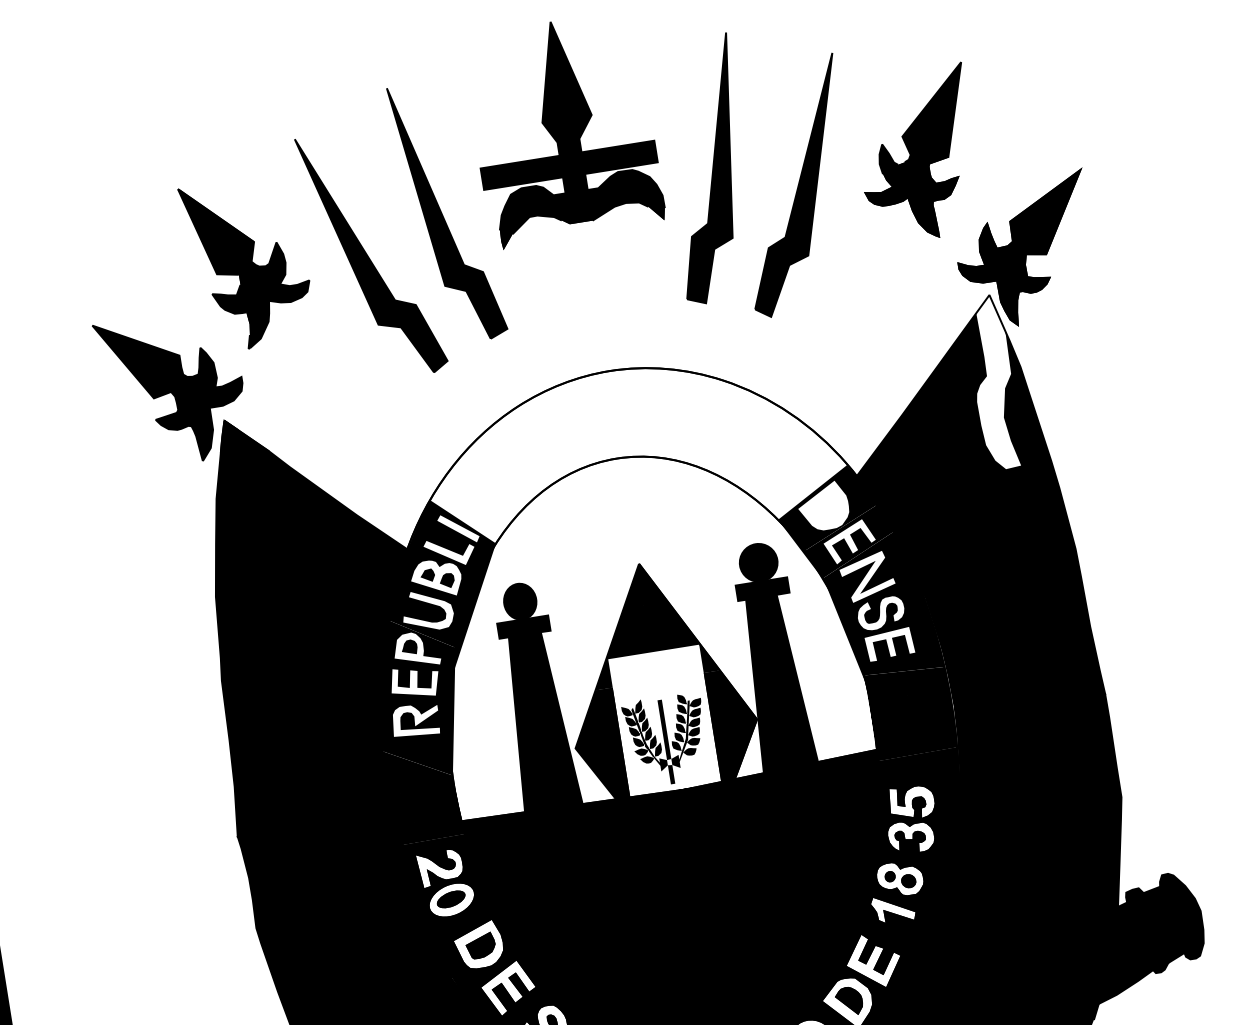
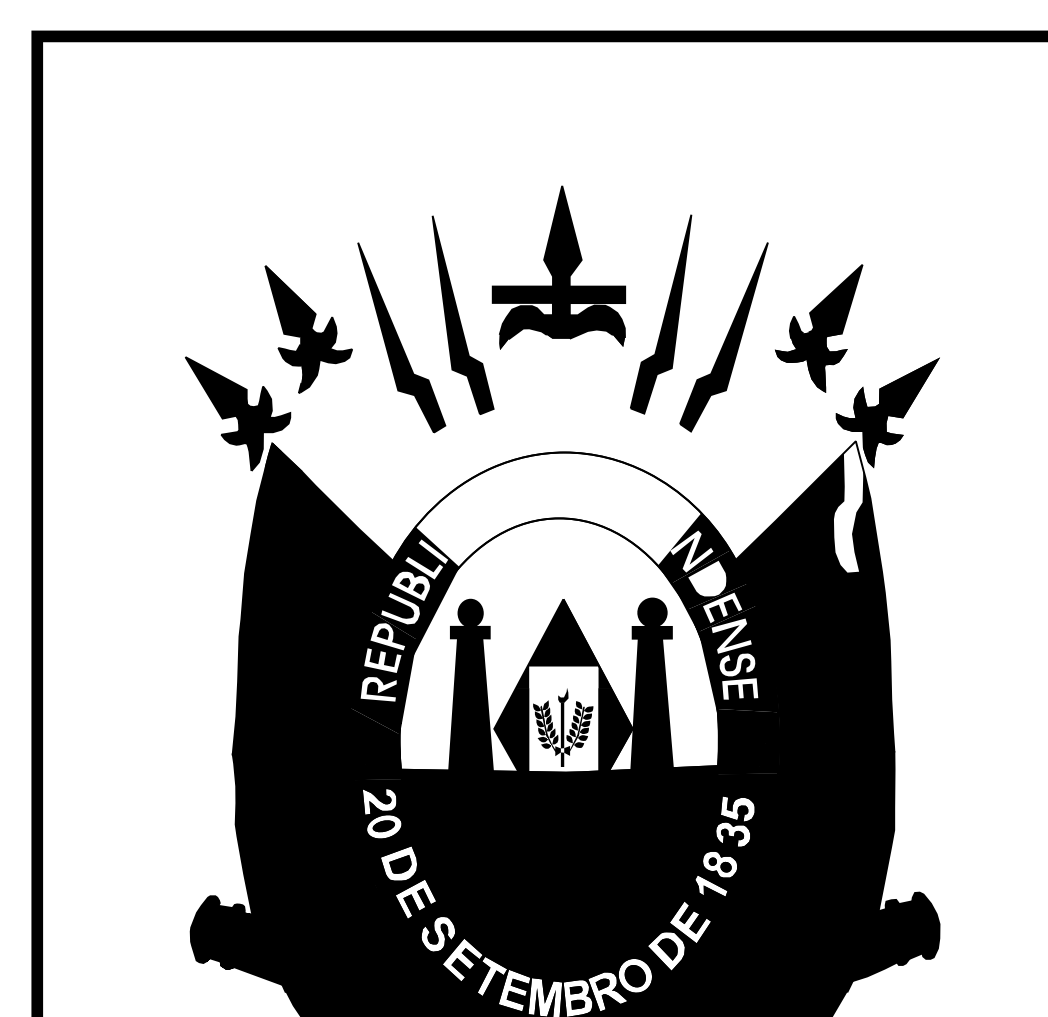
fill: (801, 486) -> (693, 561), added
fill: (659, 688) -> (563, 694), added

